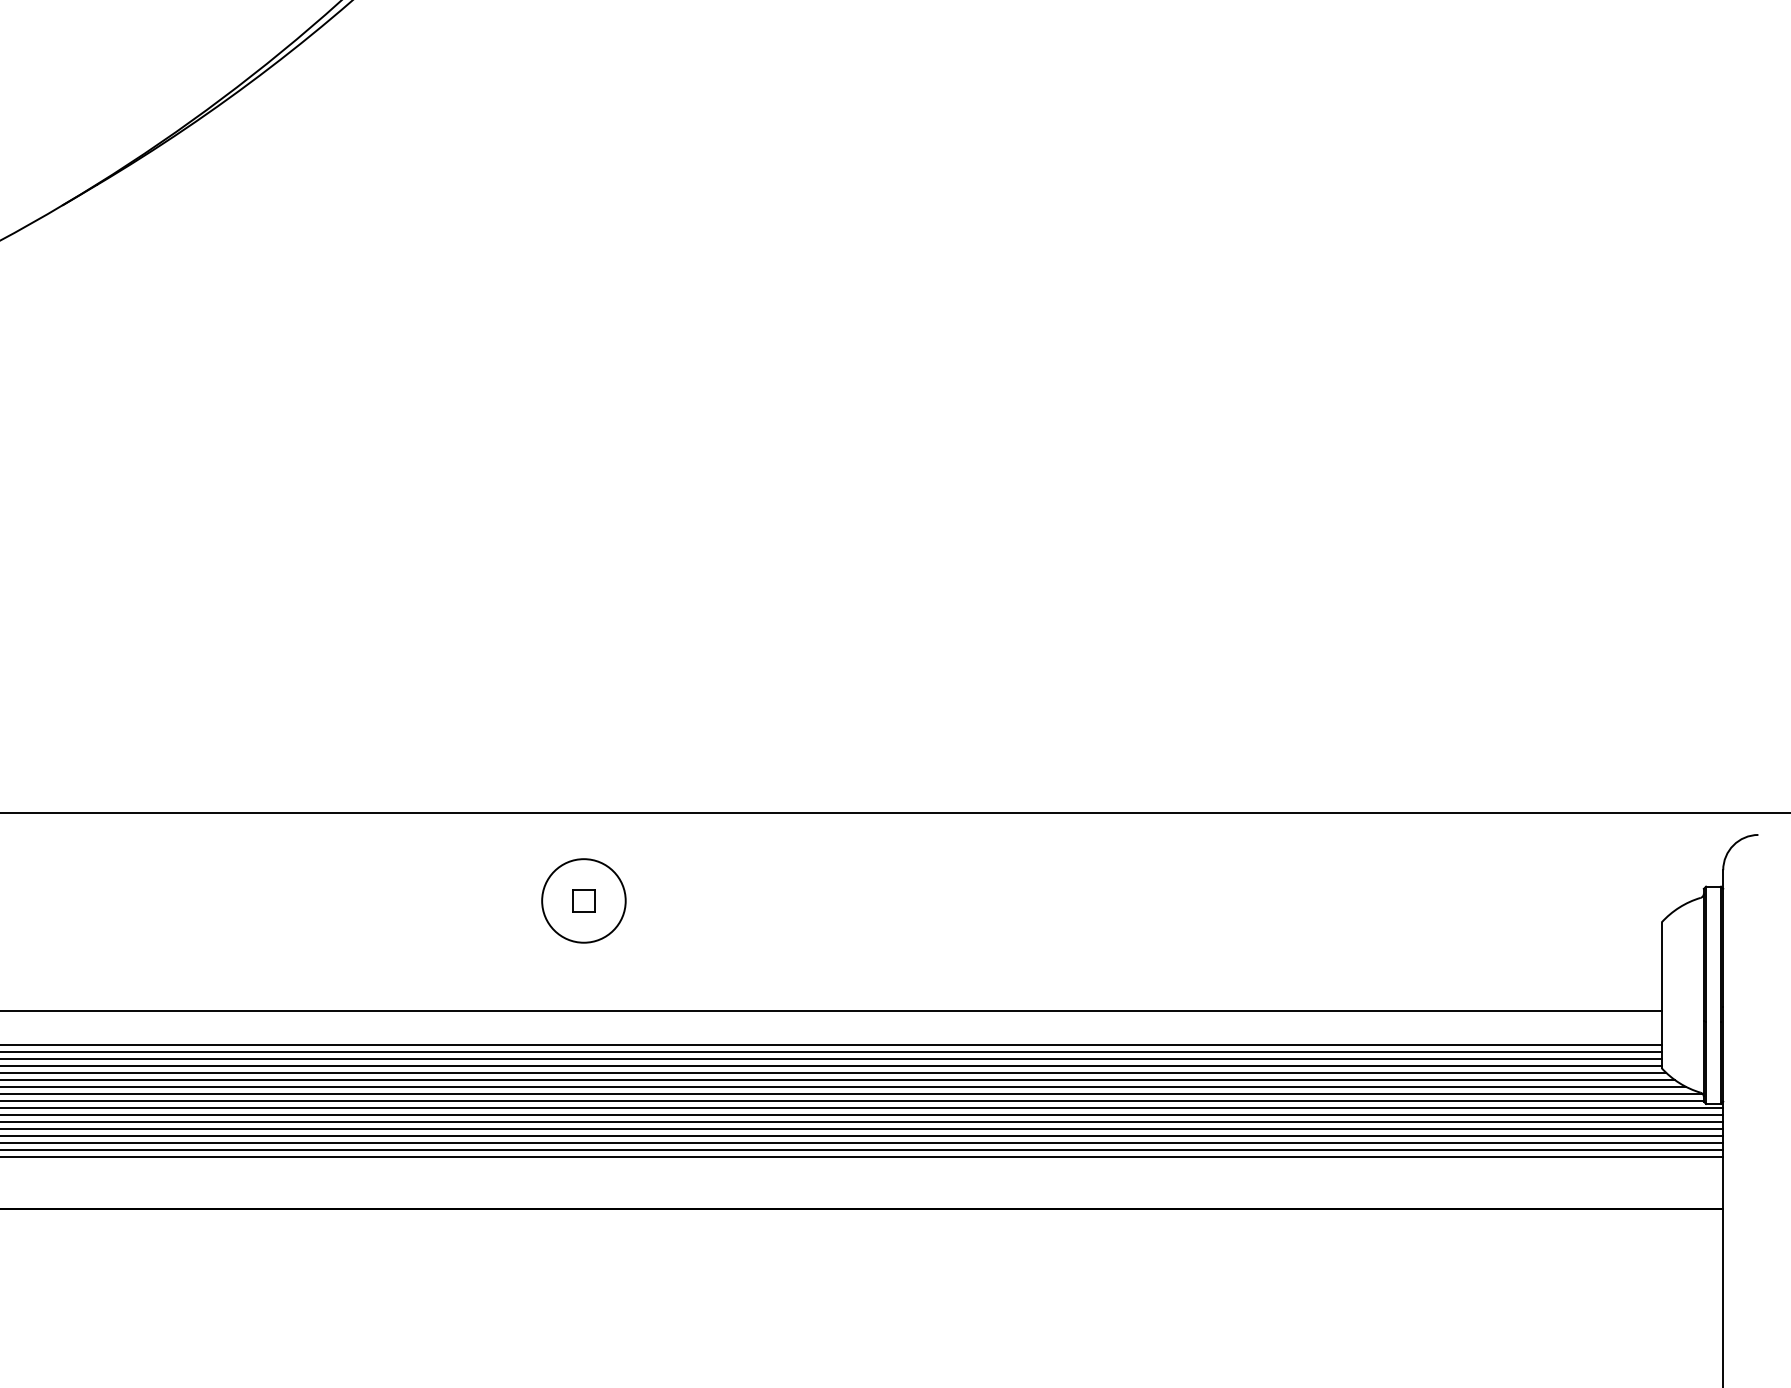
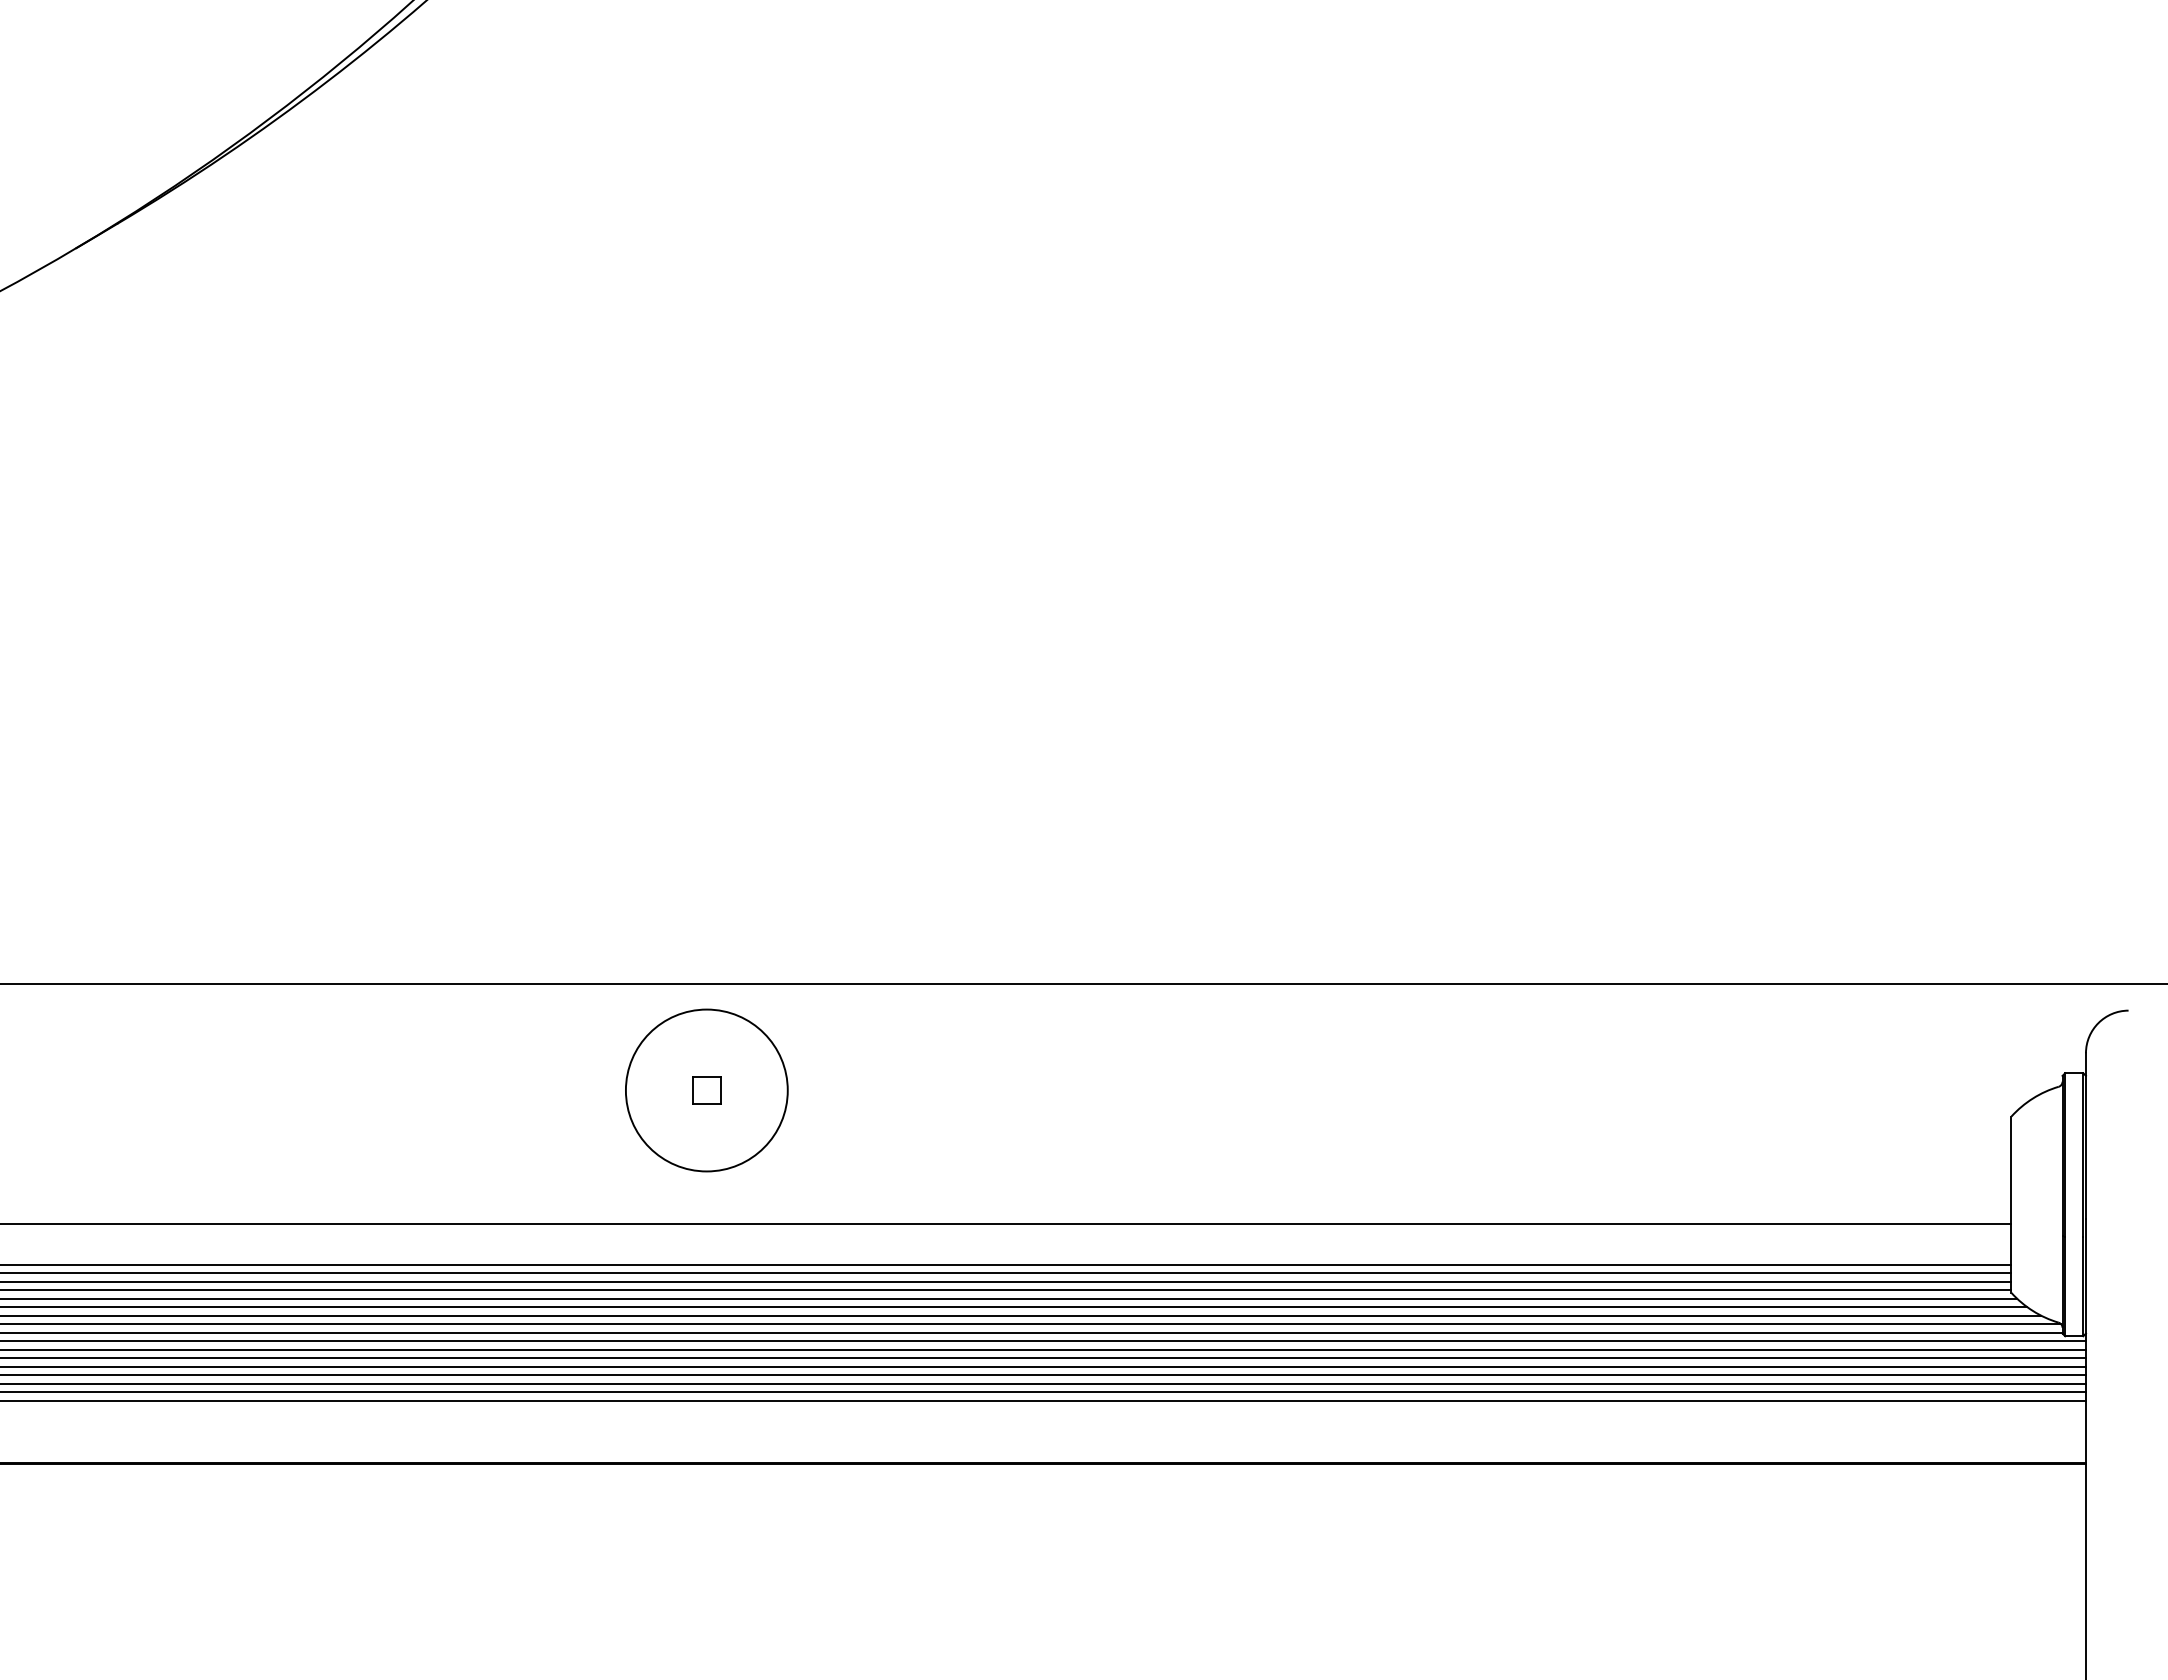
circle: (583, 900) -> (706, 1090), size x1.6

